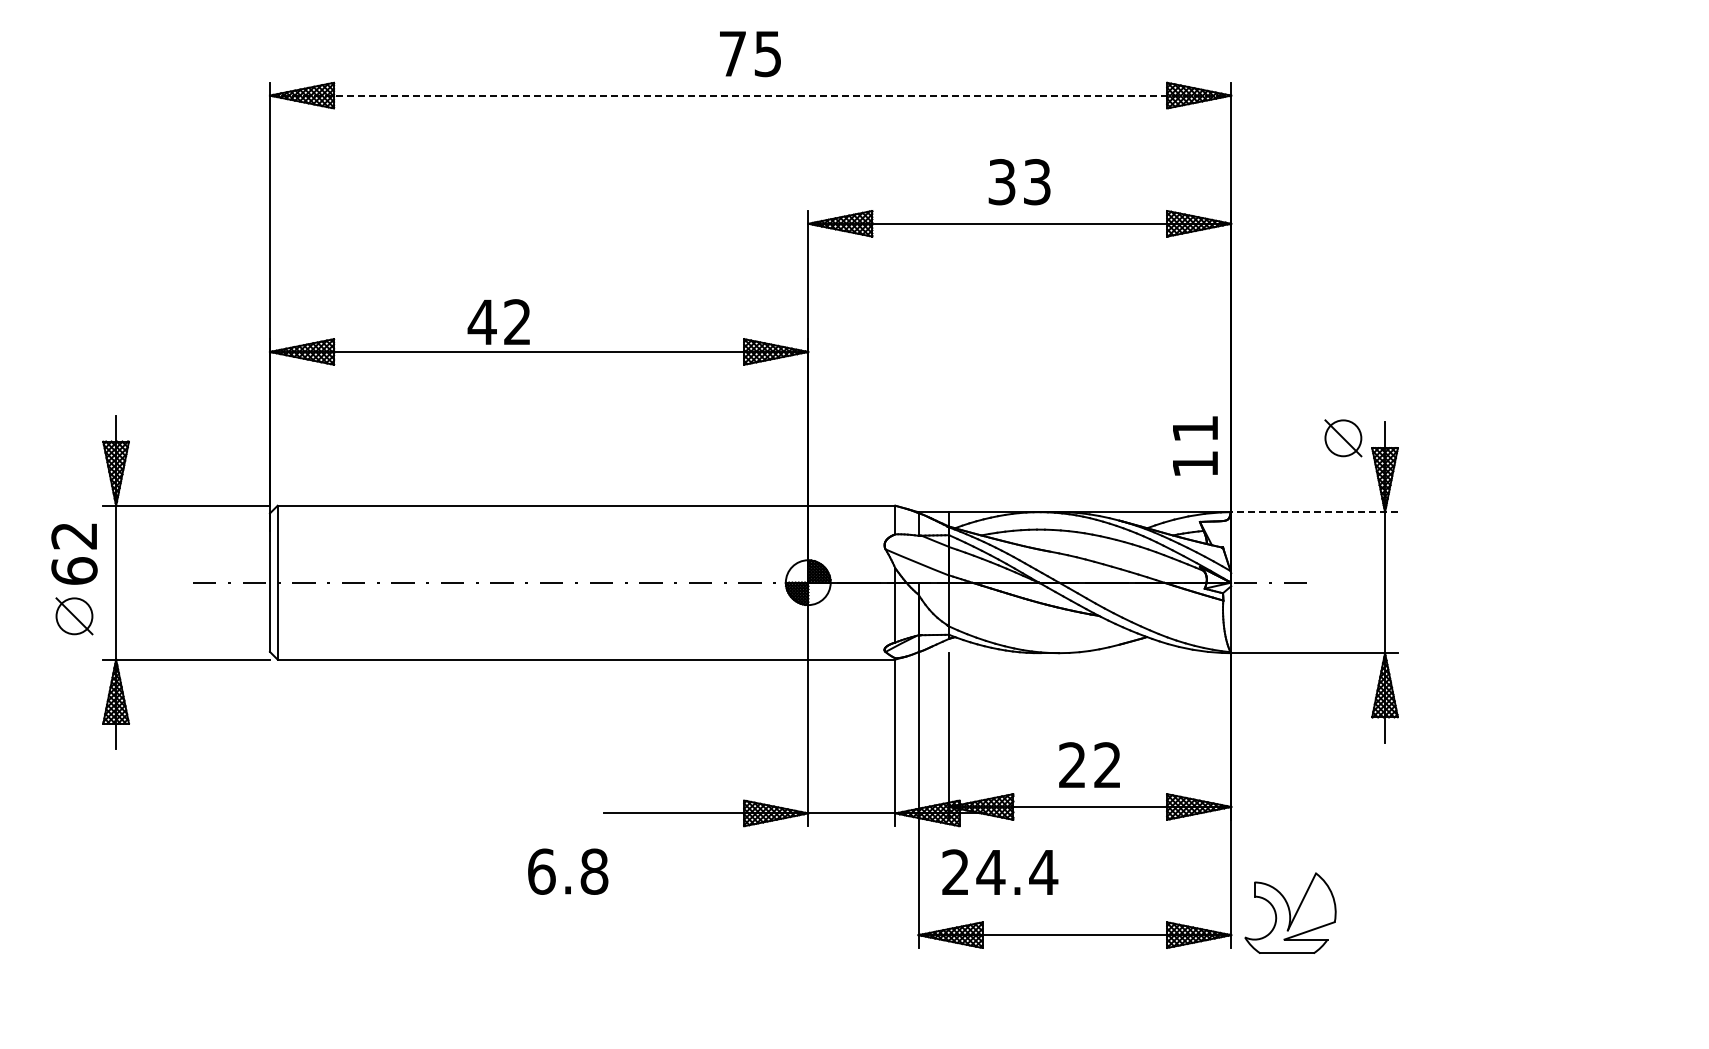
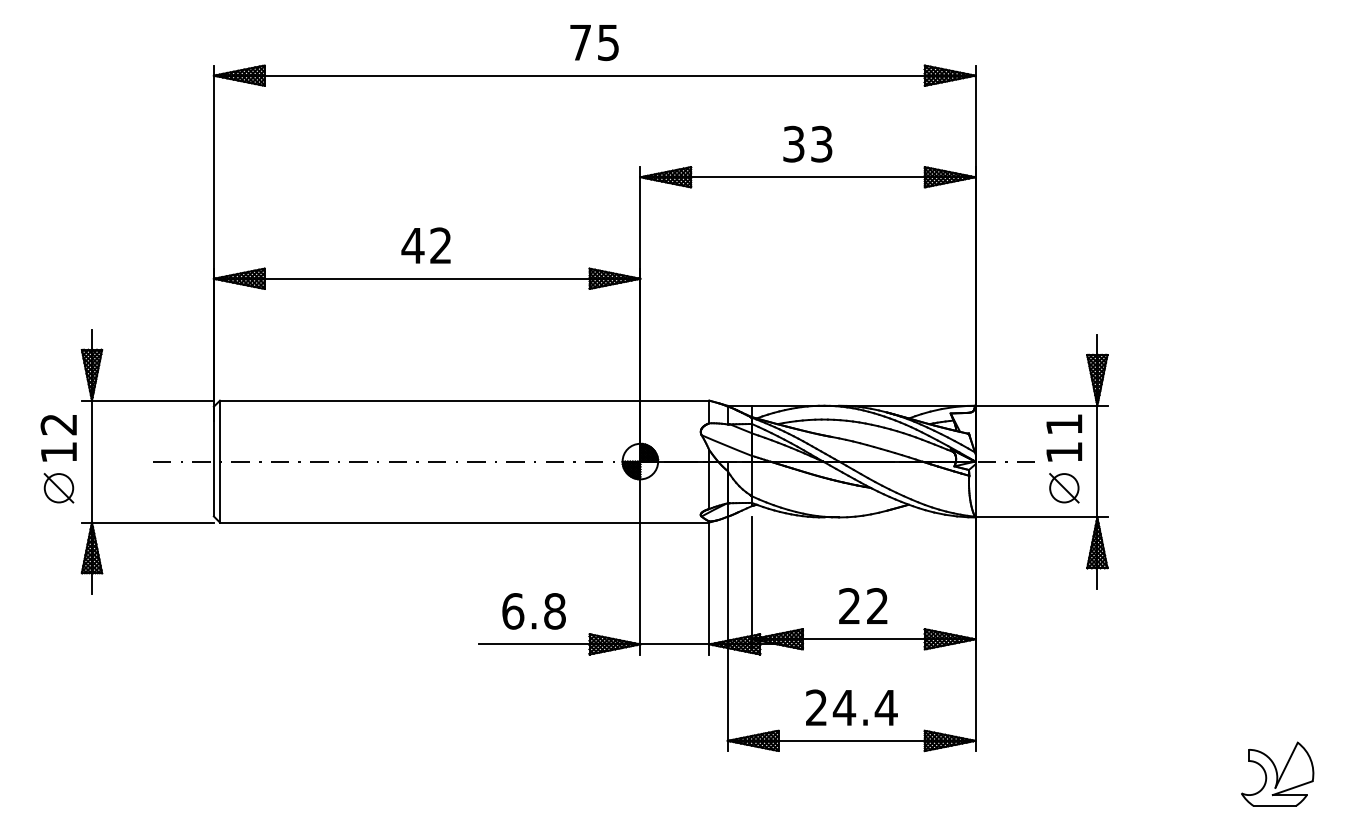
line: (750, 95) -> (594, 75), dashed -> solid
text: (498, 321) -> (425, 245), moved
part: (1343, 438) -> (1064, 488), moved
text: (1195, 445) -> (1064, 437), moved
line: (1314, 512) -> (1041, 405), dashed -> solid
text: (74, 570) -> (59, 451), 62 -> 12
text: (568, 871) -> (534, 611), moved
text: (1000, 871) -> (852, 707), moved
part: (1290, 912) -> (1277, 773), moved

